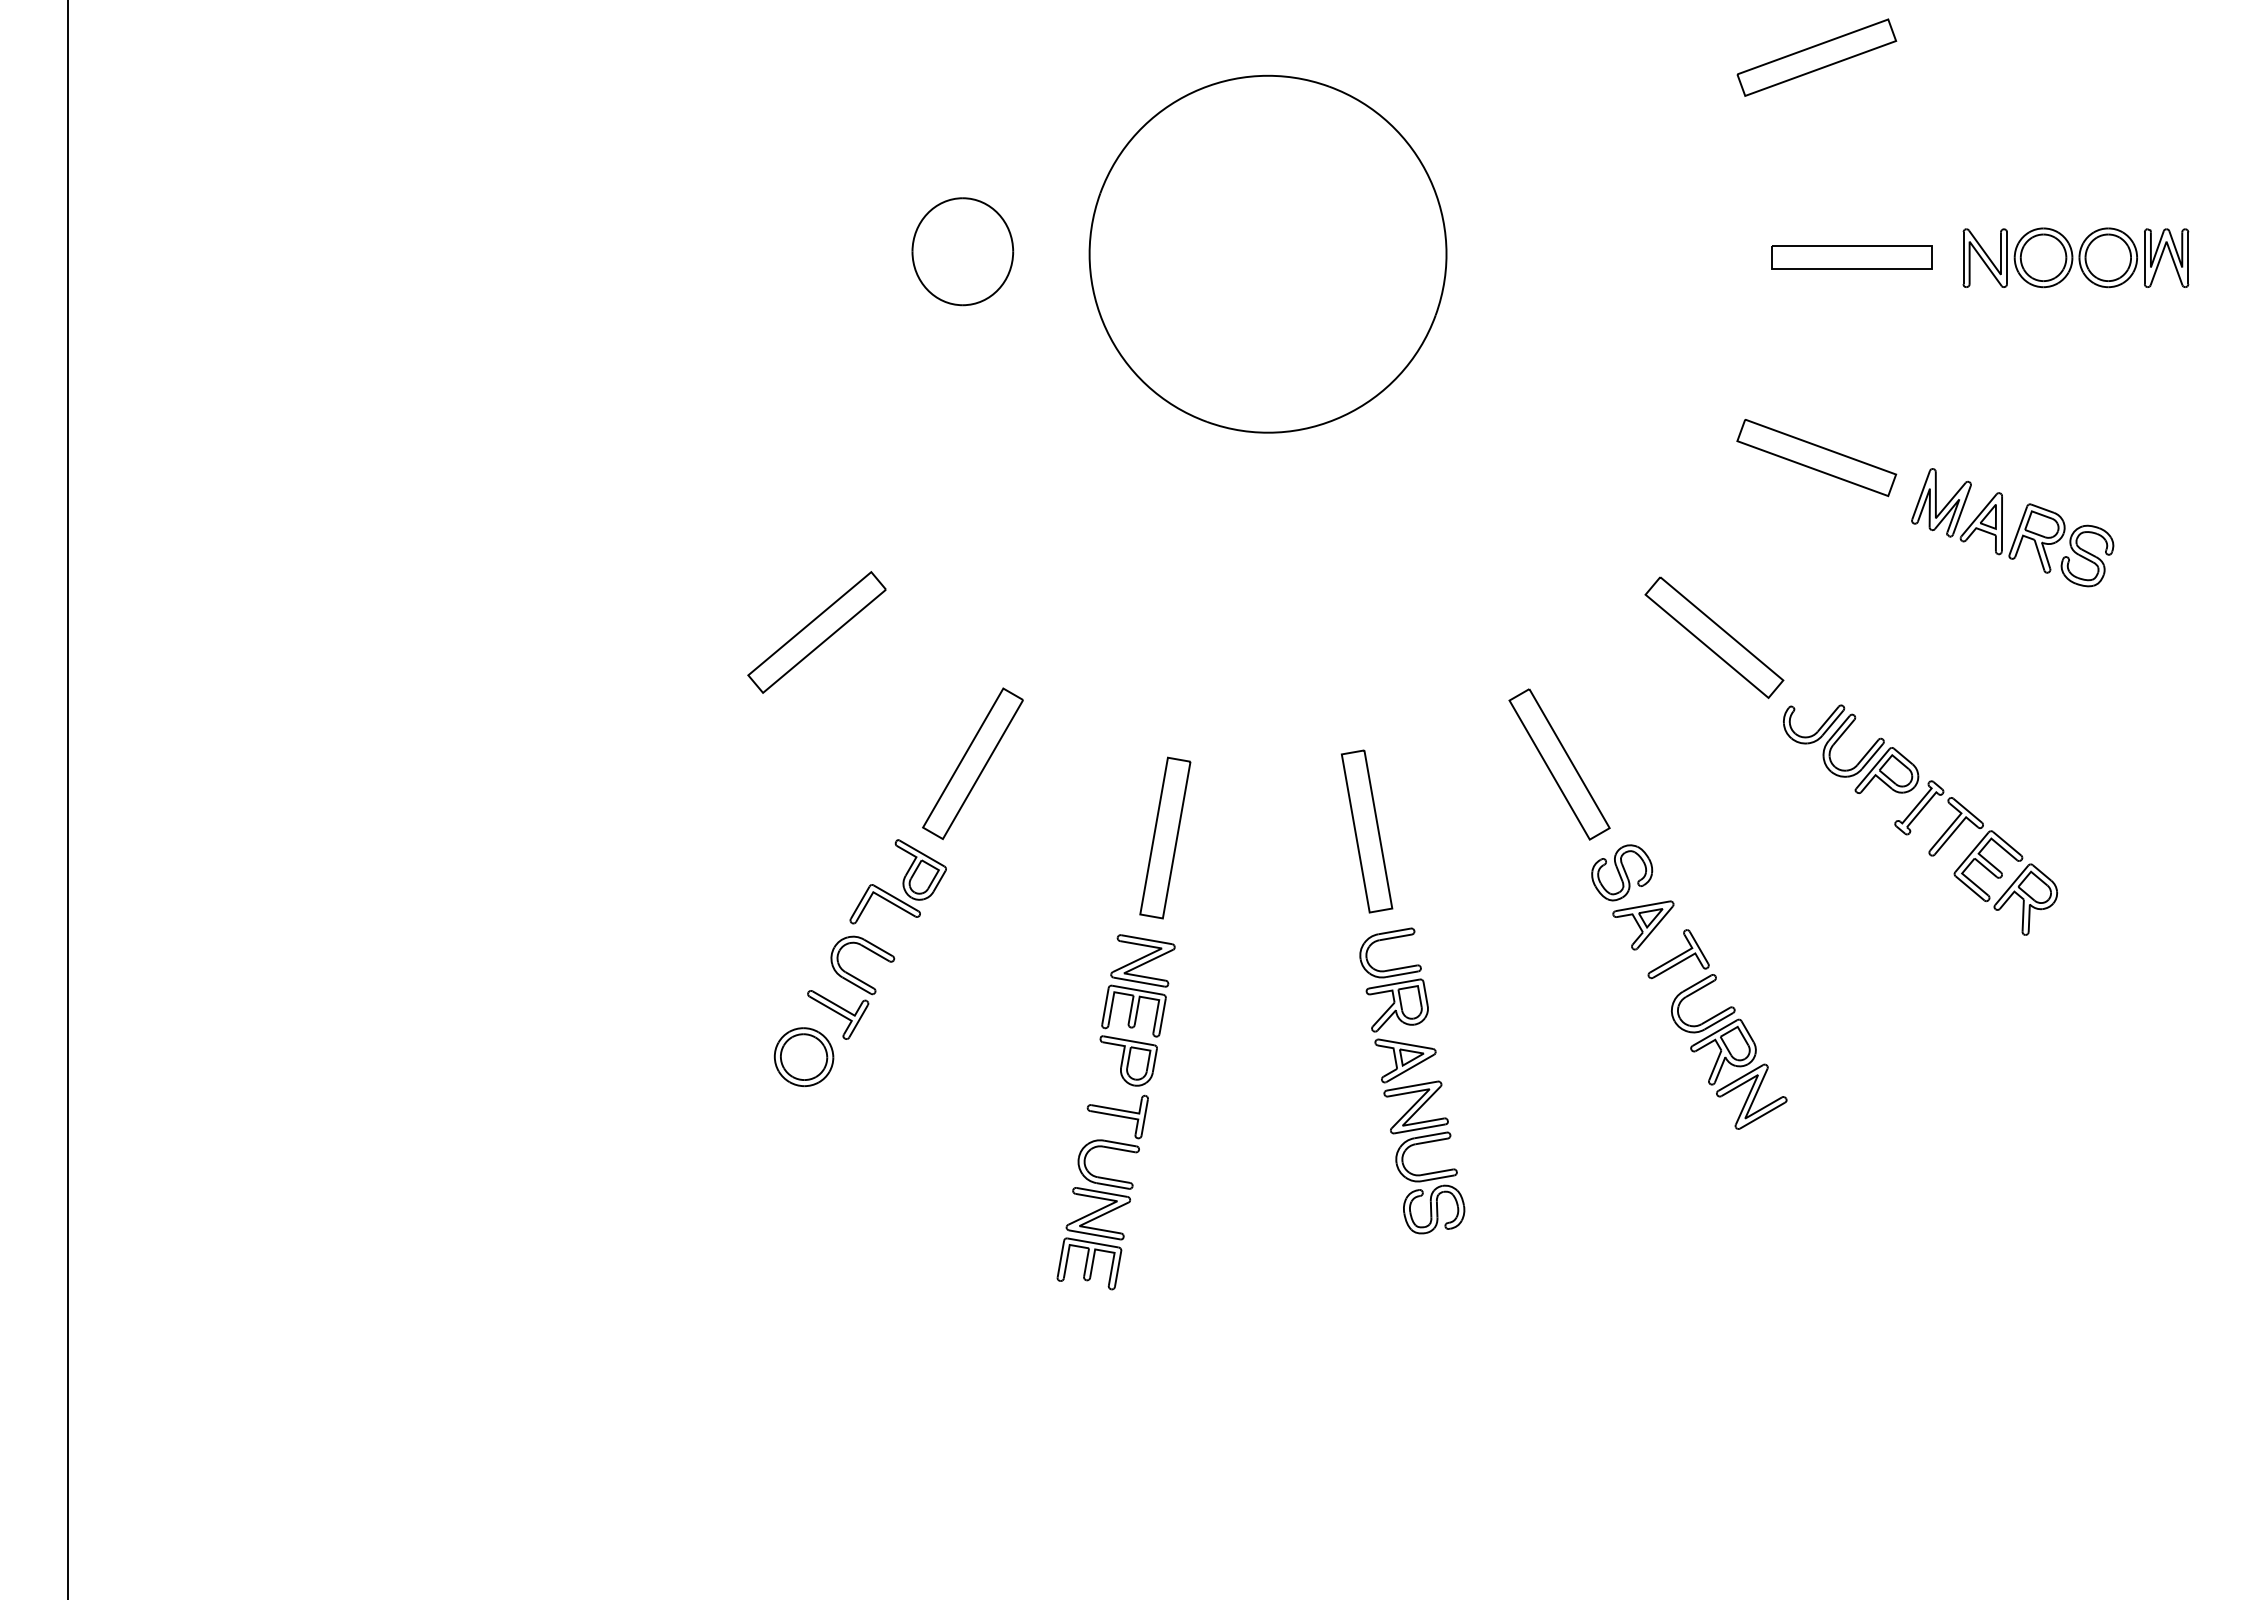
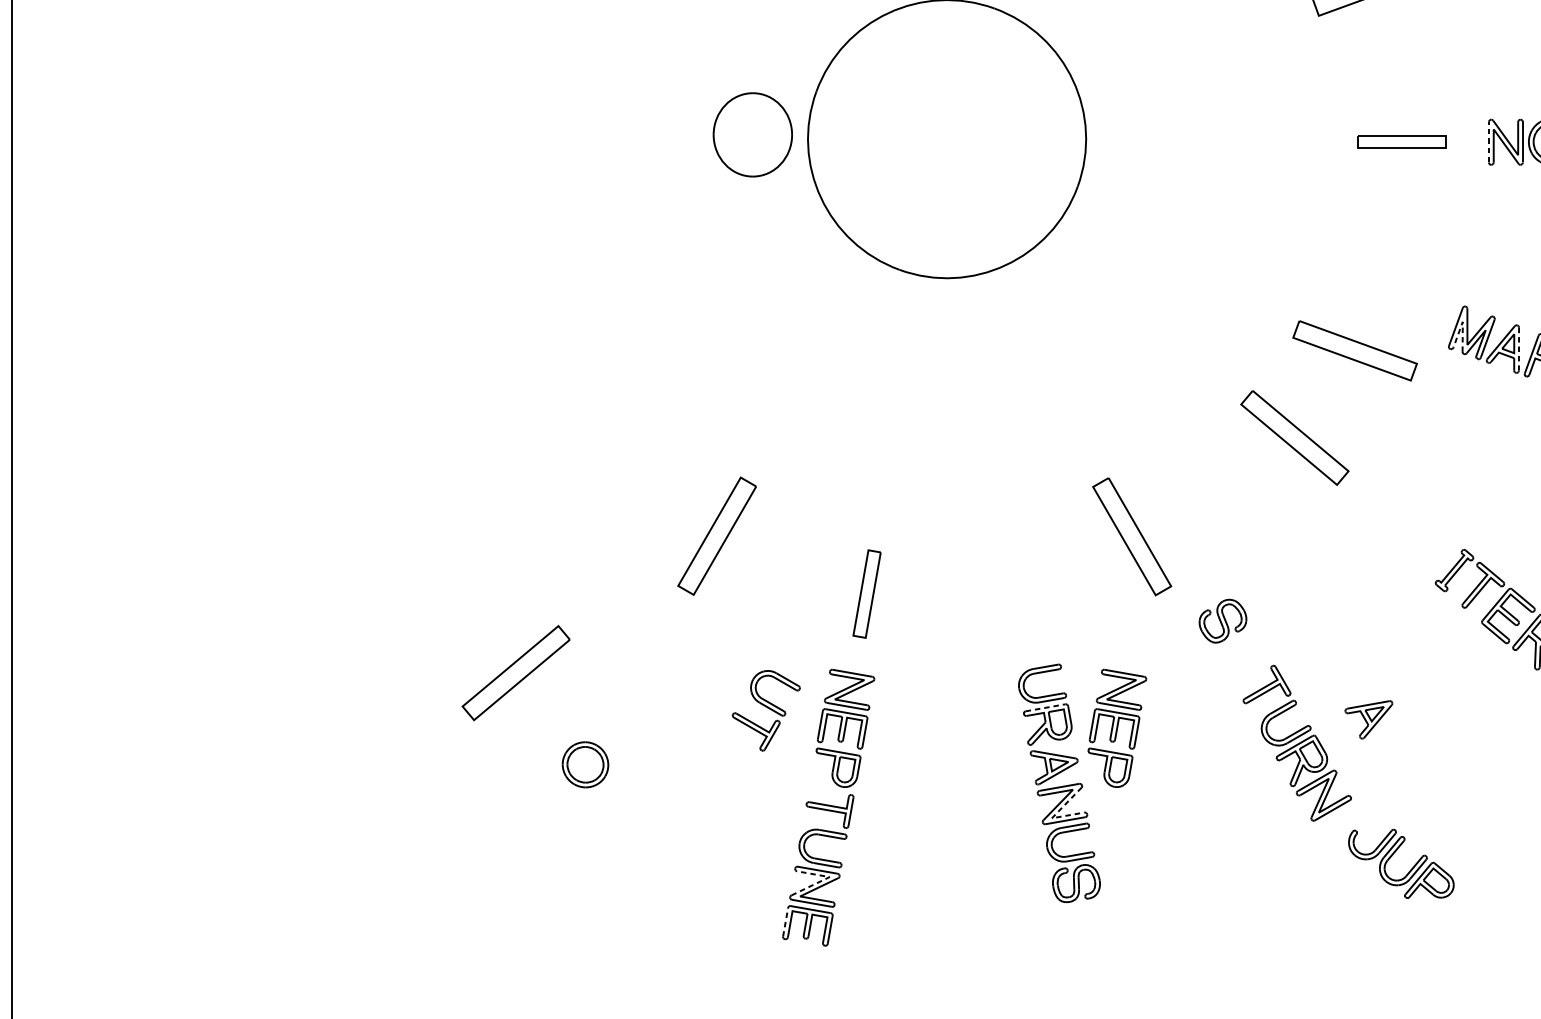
part: (962, 251) -> (752, 134), moved
part: (1851, 257) -> (1401, 141), size x0.7
line: (1963, 257) -> (1488, 141), solid -> dashed
part: (1816, 458) -> (1354, 351), moved
line: (1929, 489) -> (1462, 322), solid -> dashed
line: (2002, 523) -> (1519, 348), solid -> dashed
part: (816, 632) -> (515, 673), moved
part: (1861, 758) -> (1409, 871), moved
part: (1559, 764) -> (1132, 536), moved
part: (1366, 831) -> (1023, 588), removed
part: (1165, 837) -> (867, 593), size x0.7
part: (897, 881) -> (658, 627), removed
part: (1643, 925) -> (1368, 719), moved
line: (1394, 984) -> (1045, 708), solid -> dashed
part: (851, 987) -> (766, 710), moved
part: (1486, 1010) -> (1117, 728), added
line: (1406, 1122) -> (1054, 815), solid -> dashed
line: (1112, 1203) -> (825, 878), solid -> dashed
line: (1060, 1259) -> (785, 922), solid -> dashed

